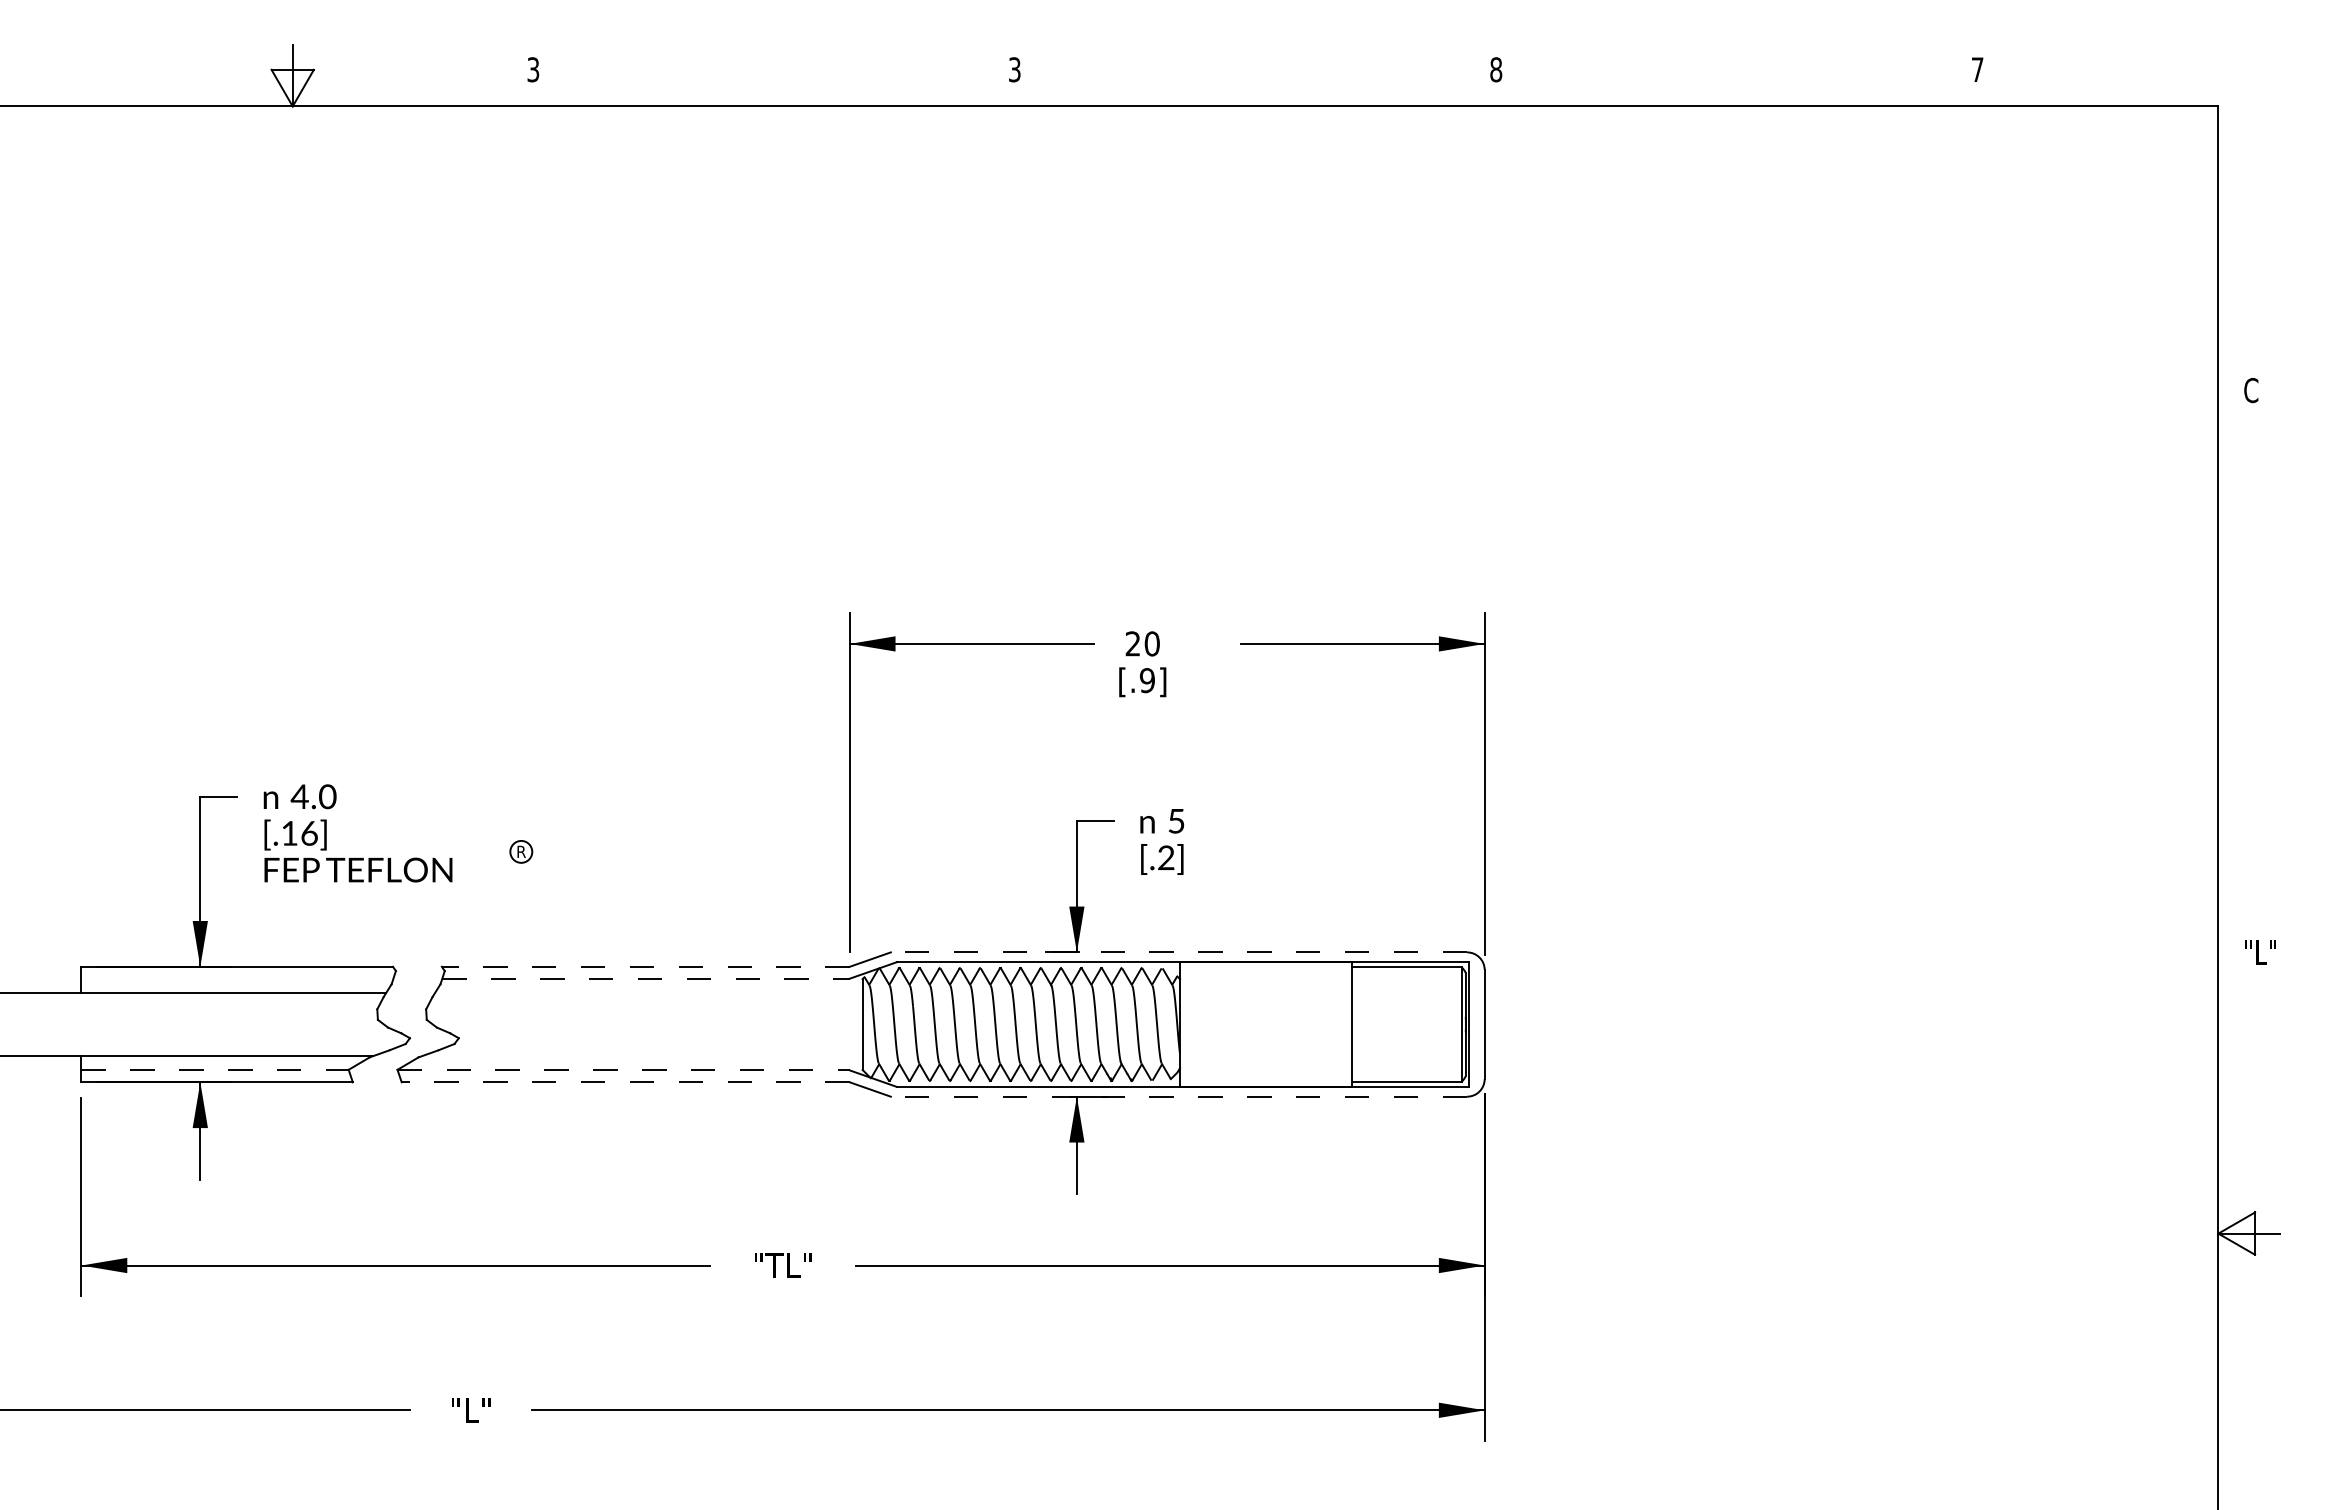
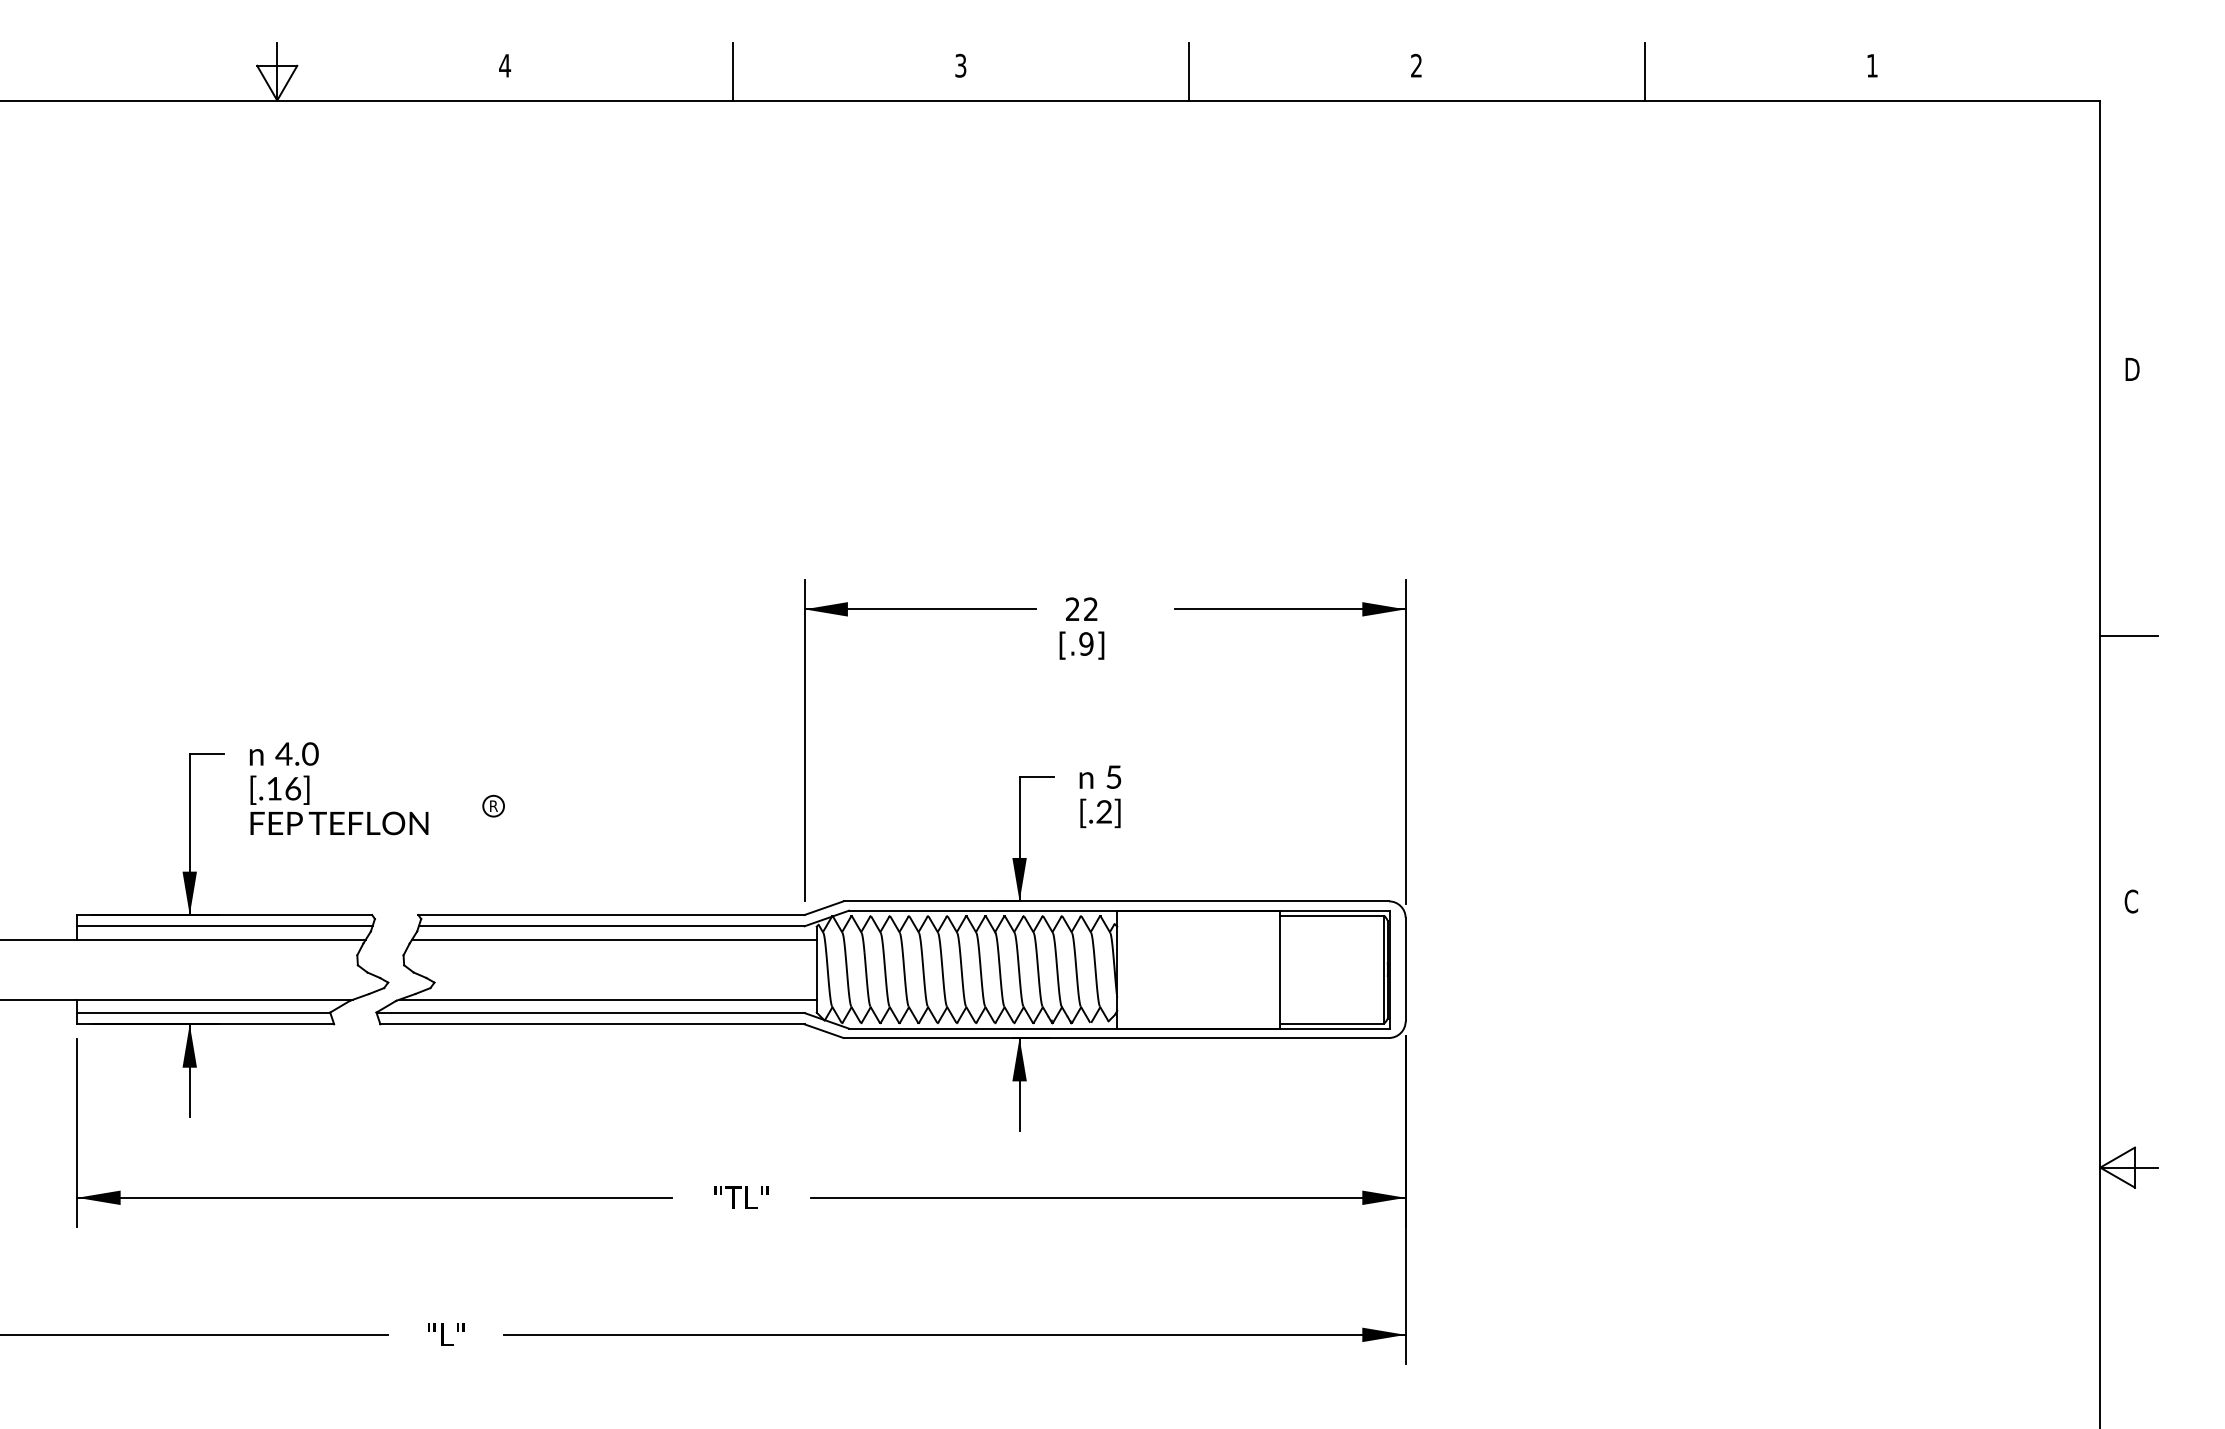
text: (533, 69) -> (505, 65), 3 -> 4
text: (1496, 69) -> (1416, 65), 8 -> 2
text: (1977, 69) -> (1872, 65), 7 -> 1
line: (774, 75) -> (733, 71), added
line: (1255, 75) -> (1188, 71), added
line: (1736, 75) -> (1644, 71), added
text: (2251, 390) -> (2131, 369), C -> D
text: (1151, 643) -> (1090, 608), 20 -> 22
line: (2248, 671) -> (2128, 635), added
line: (1178, 952) -> (1115, 901), dashed -> solid
text: (2259, 952) -> (2139, 901), "L" -> C
line: (645, 966) -> (611, 914), dashed -> solid
line: (237, 978) -> (224, 926), added
line: (646, 978) -> (612, 926), dashed -> solid
line: (648, 992) -> (614, 939), added
line: (641, 1056) -> (607, 999), added
line: (215, 1070) -> (204, 1013), dashed -> solid
line: (623, 1070) -> (590, 1013), dashed -> solid
line: (625, 1082) -> (592, 1024), dashed -> solid
line: (1178, 1096) -> (1115, 1037), dashed -> solid

